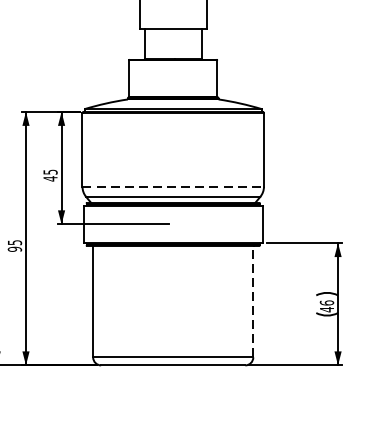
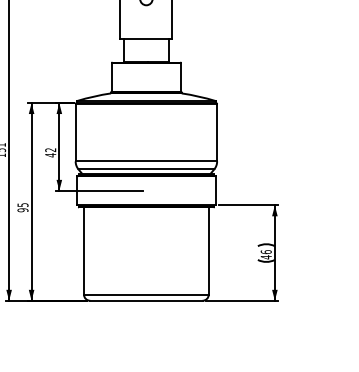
text: (50, 171) -> (50, 149), 45 -> 42
line: (173, 186) -> (146, 161), dashed -> solid
line: (252, 302) -> (208, 251), dashed -> solid

